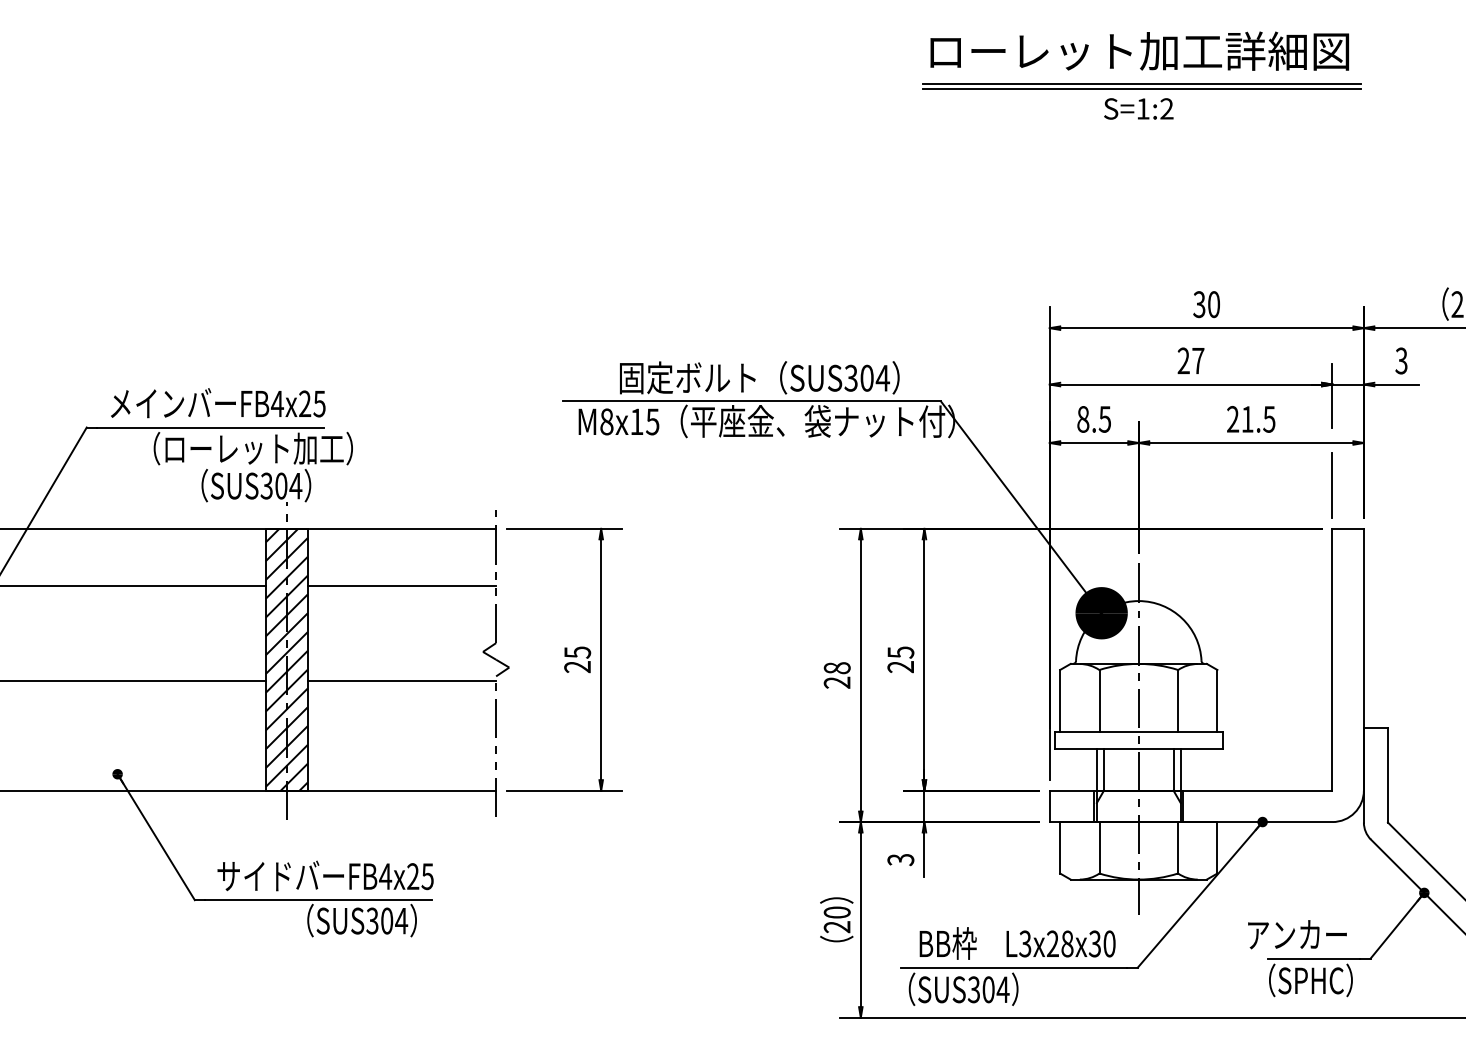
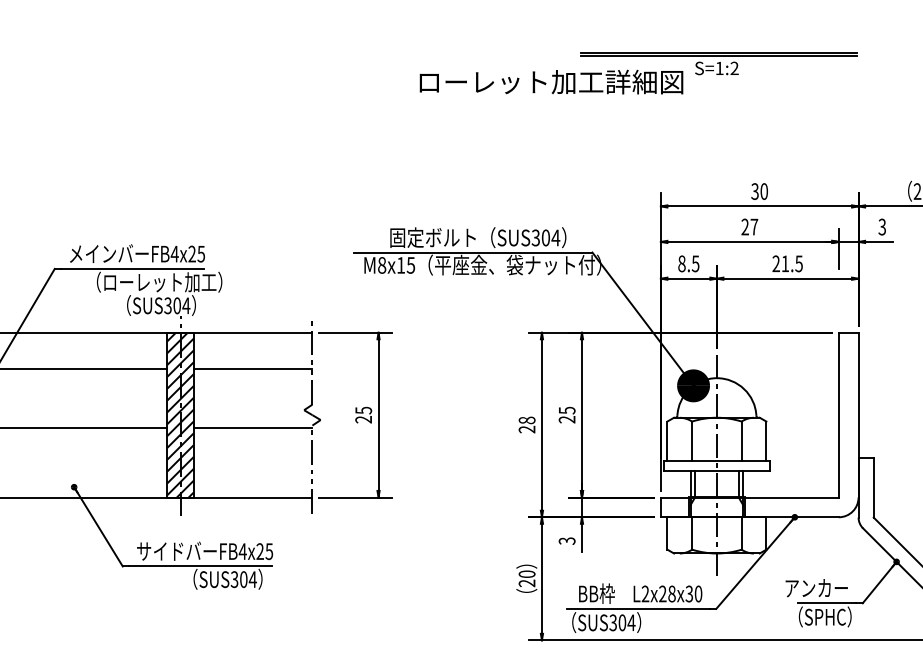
text: (1139, 50) -> (551, 81), moved
line: (1331, 485) -> (838, 305), removed
text: (1025, 944) -> (645, 594), L3x28x30 -> L2x28x30

